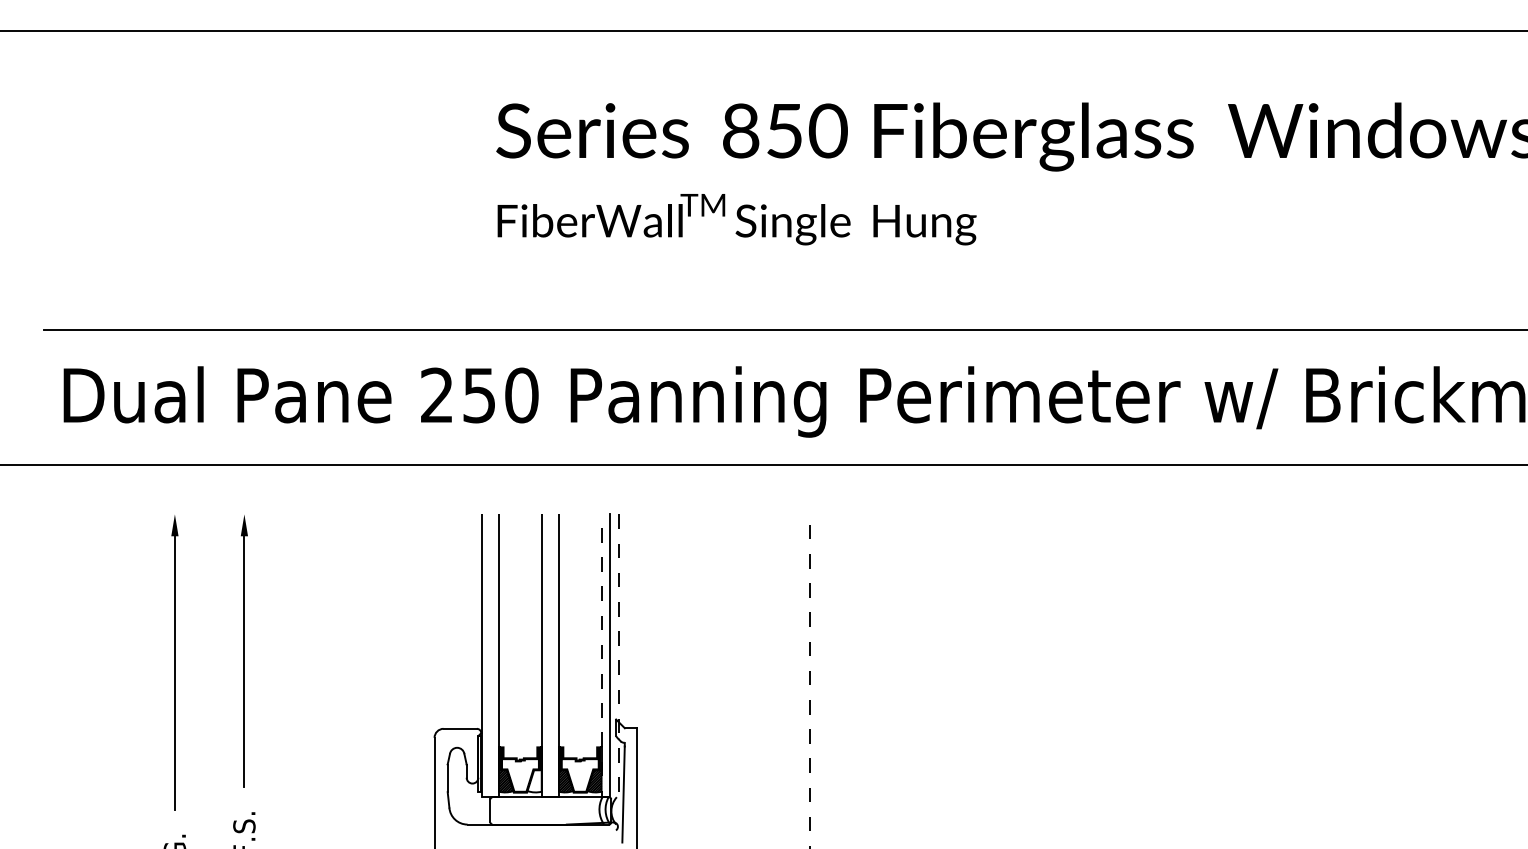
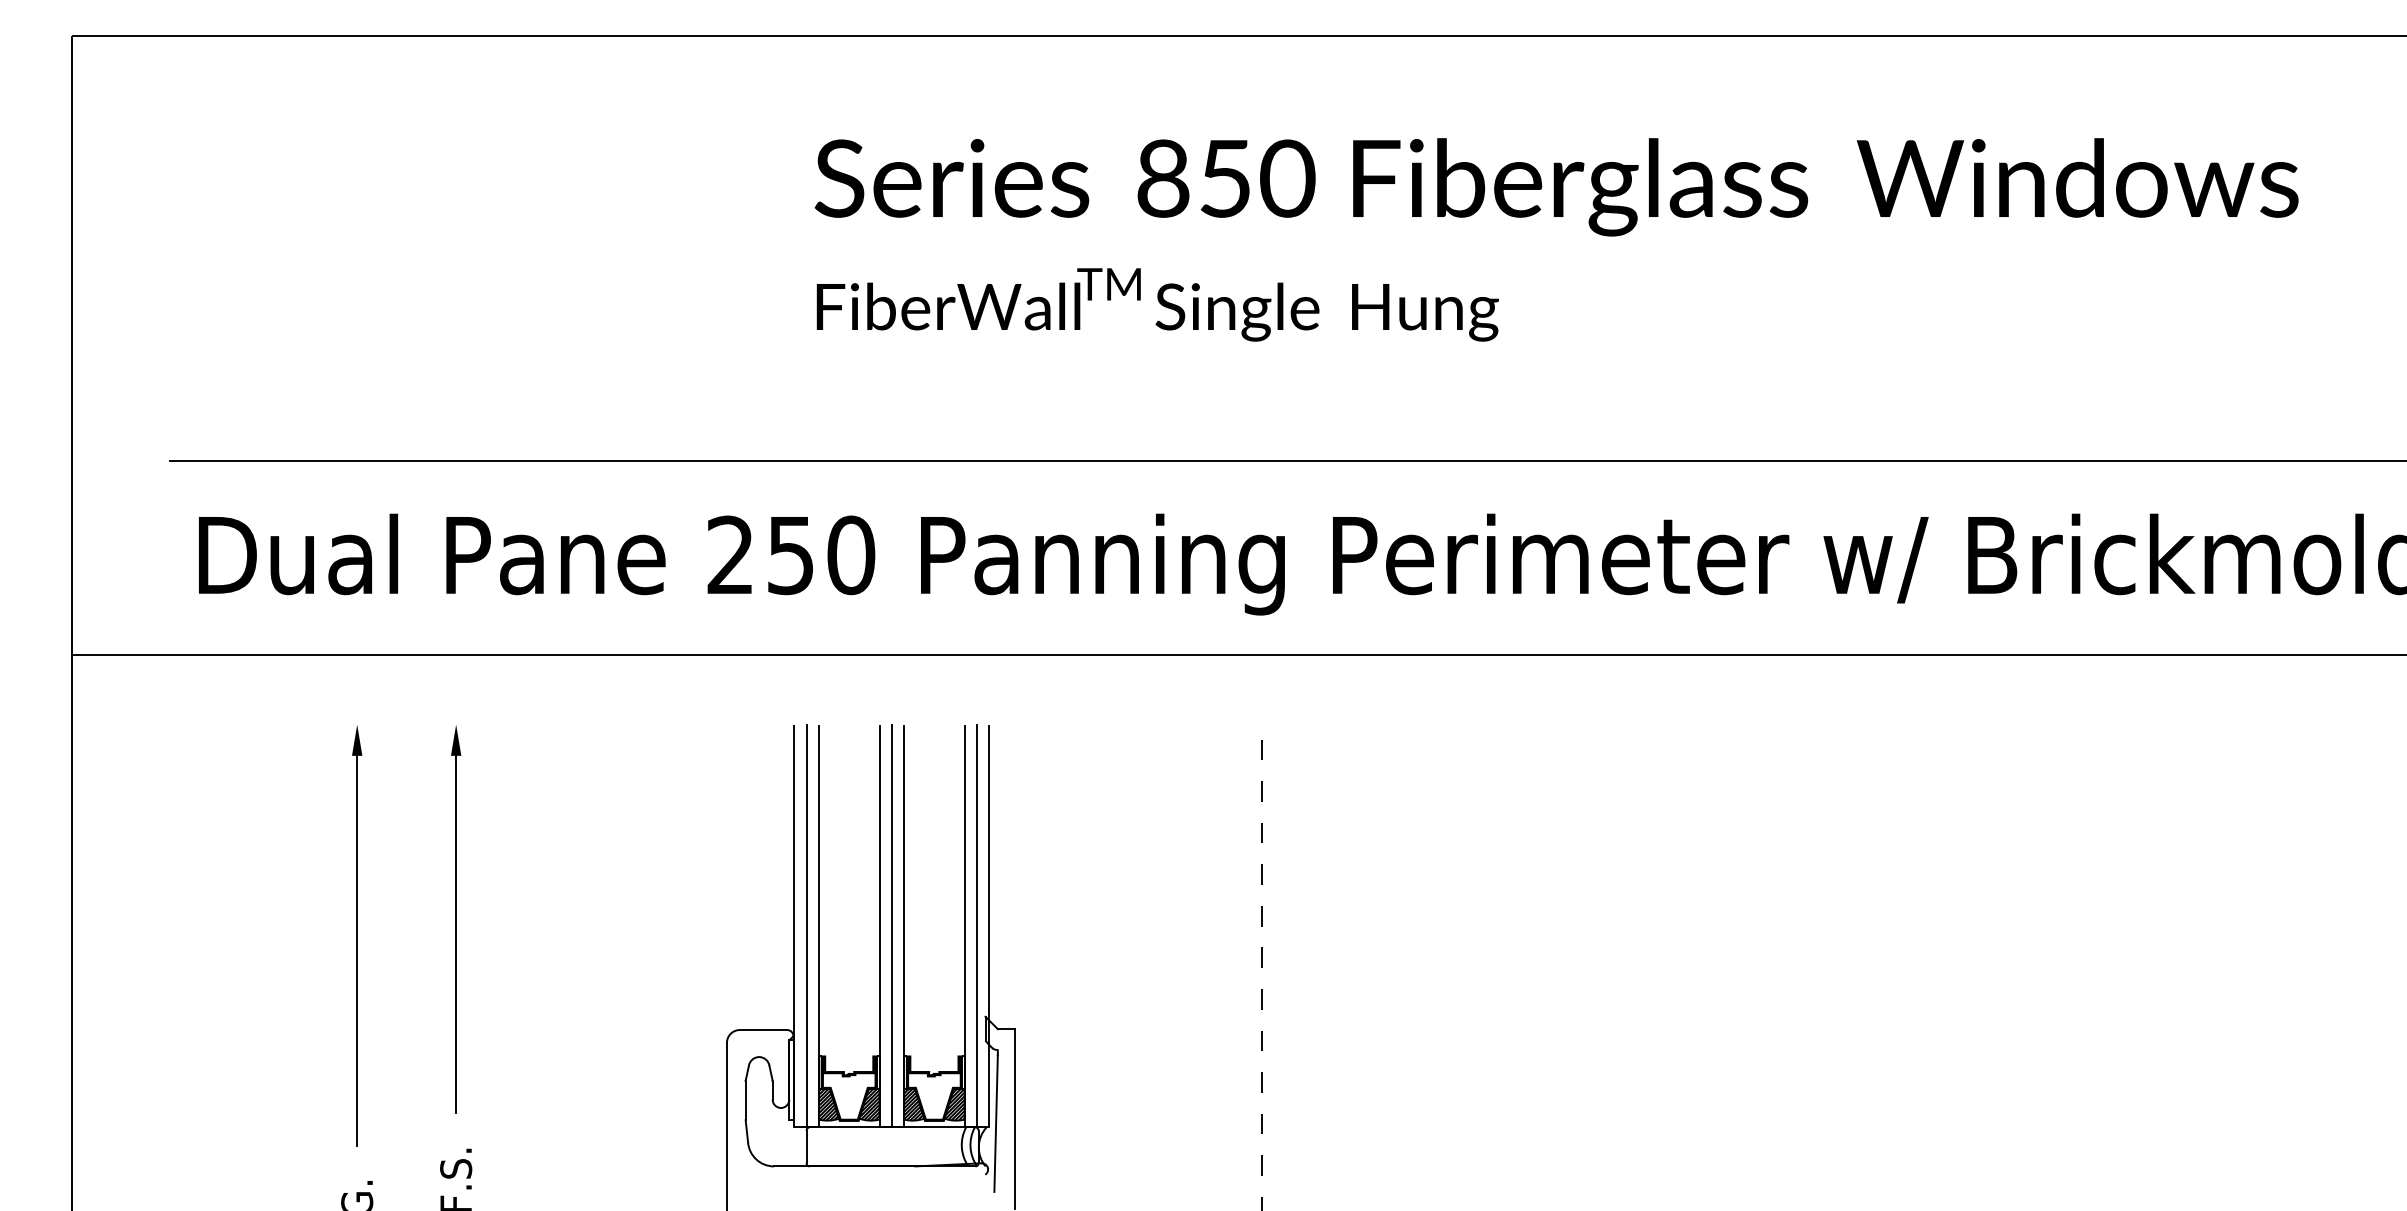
line: (490, 655) -> (806, 925), added
line: (550, 655) -> (891, 925), added
hatch: (534, 781) -> (869, 1104), added
line: (609, 797) -> (976, 1127), dashed -> solid

